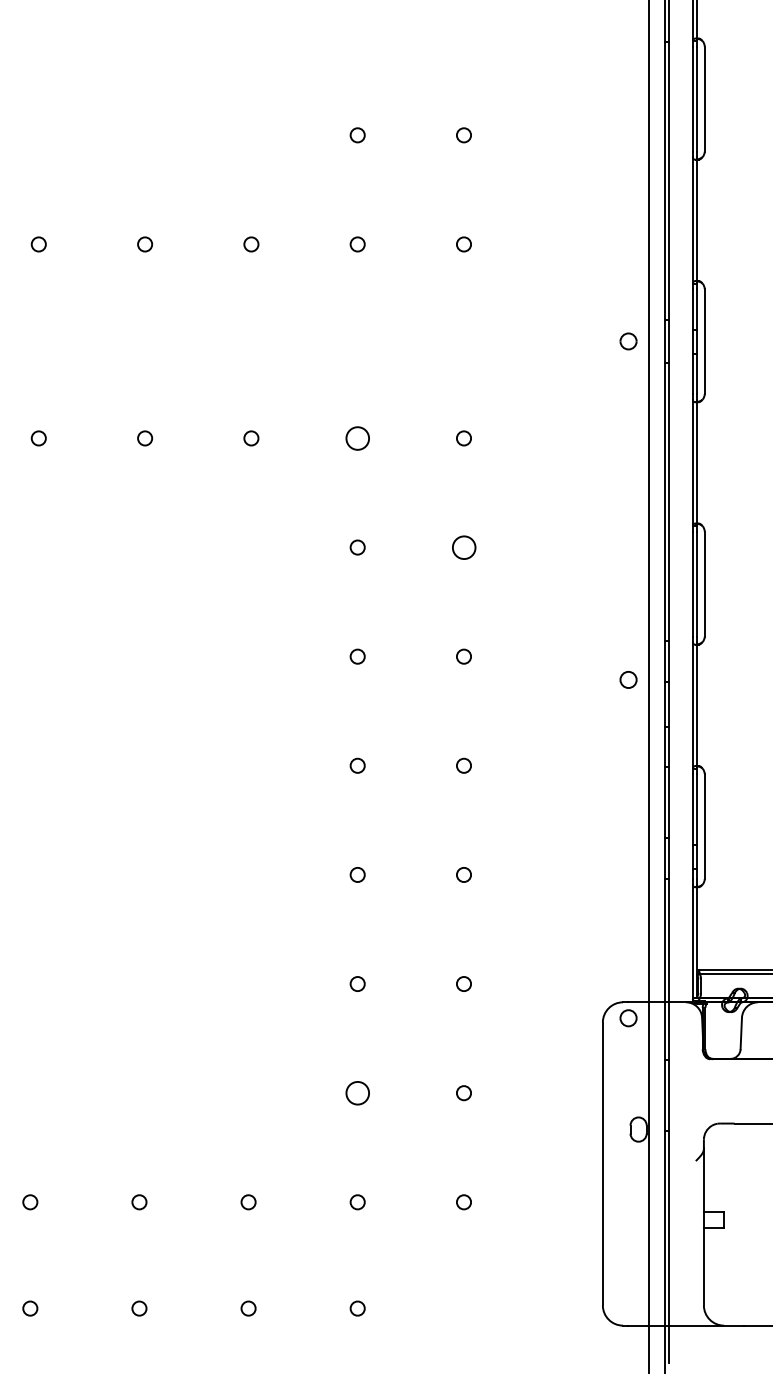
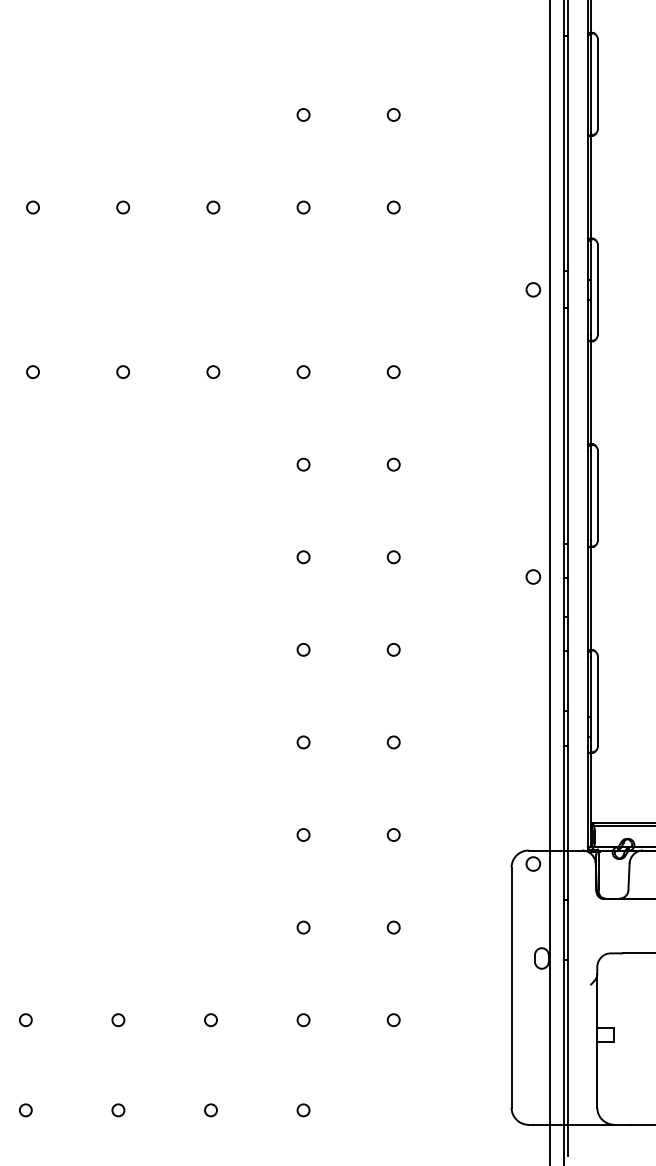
circle: (357, 437) -> (303, 371), size x0.62
circle: (463, 547) -> (393, 464), size x0.62
circle: (357, 1093) -> (303, 927), size x0.62

